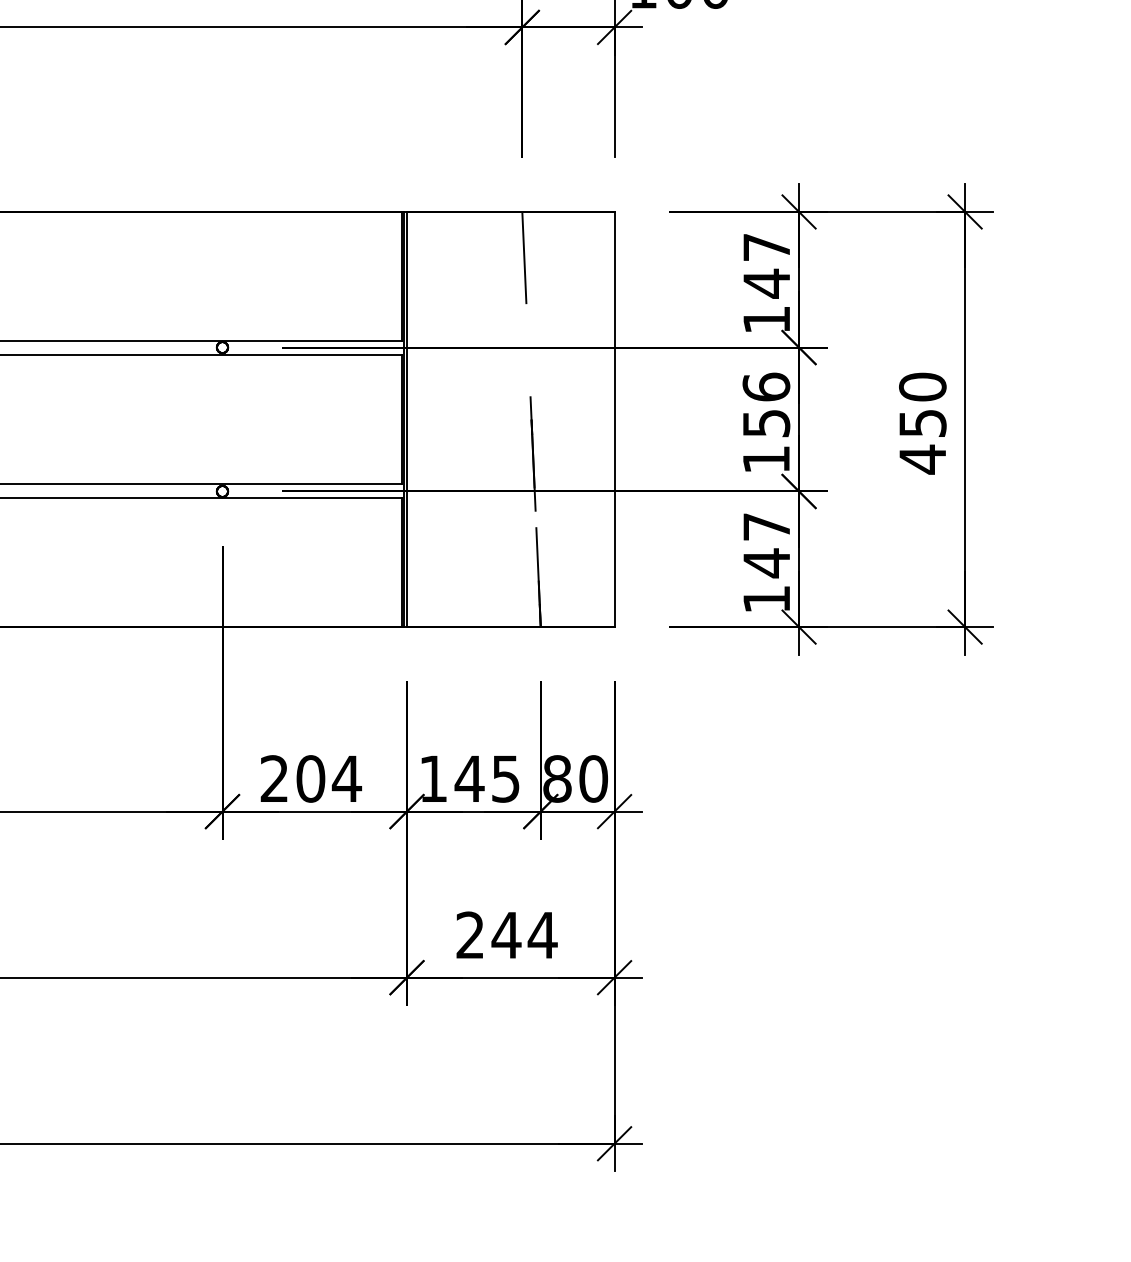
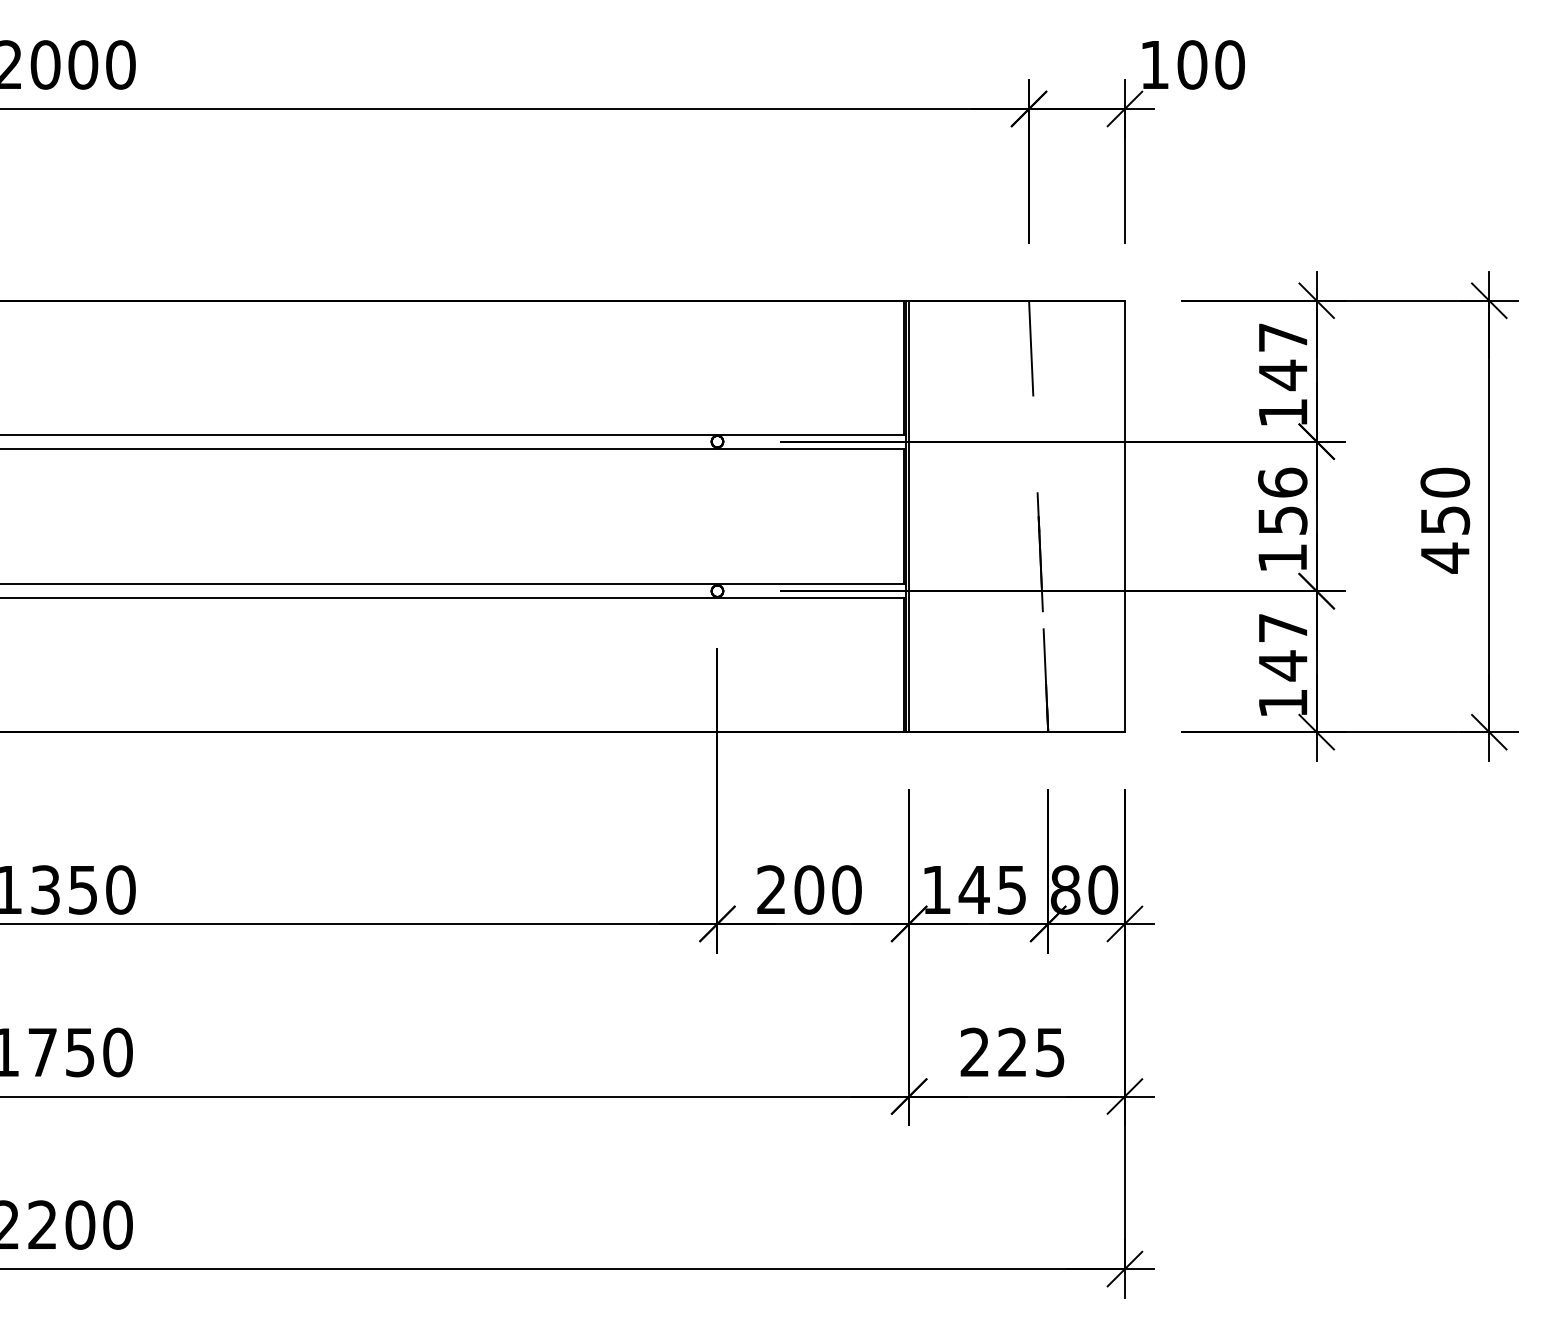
text: (346, 778) -> (846, 889), 204 -> 200
text: (524, 935) -> (1031, 1052), 244 -> 225

